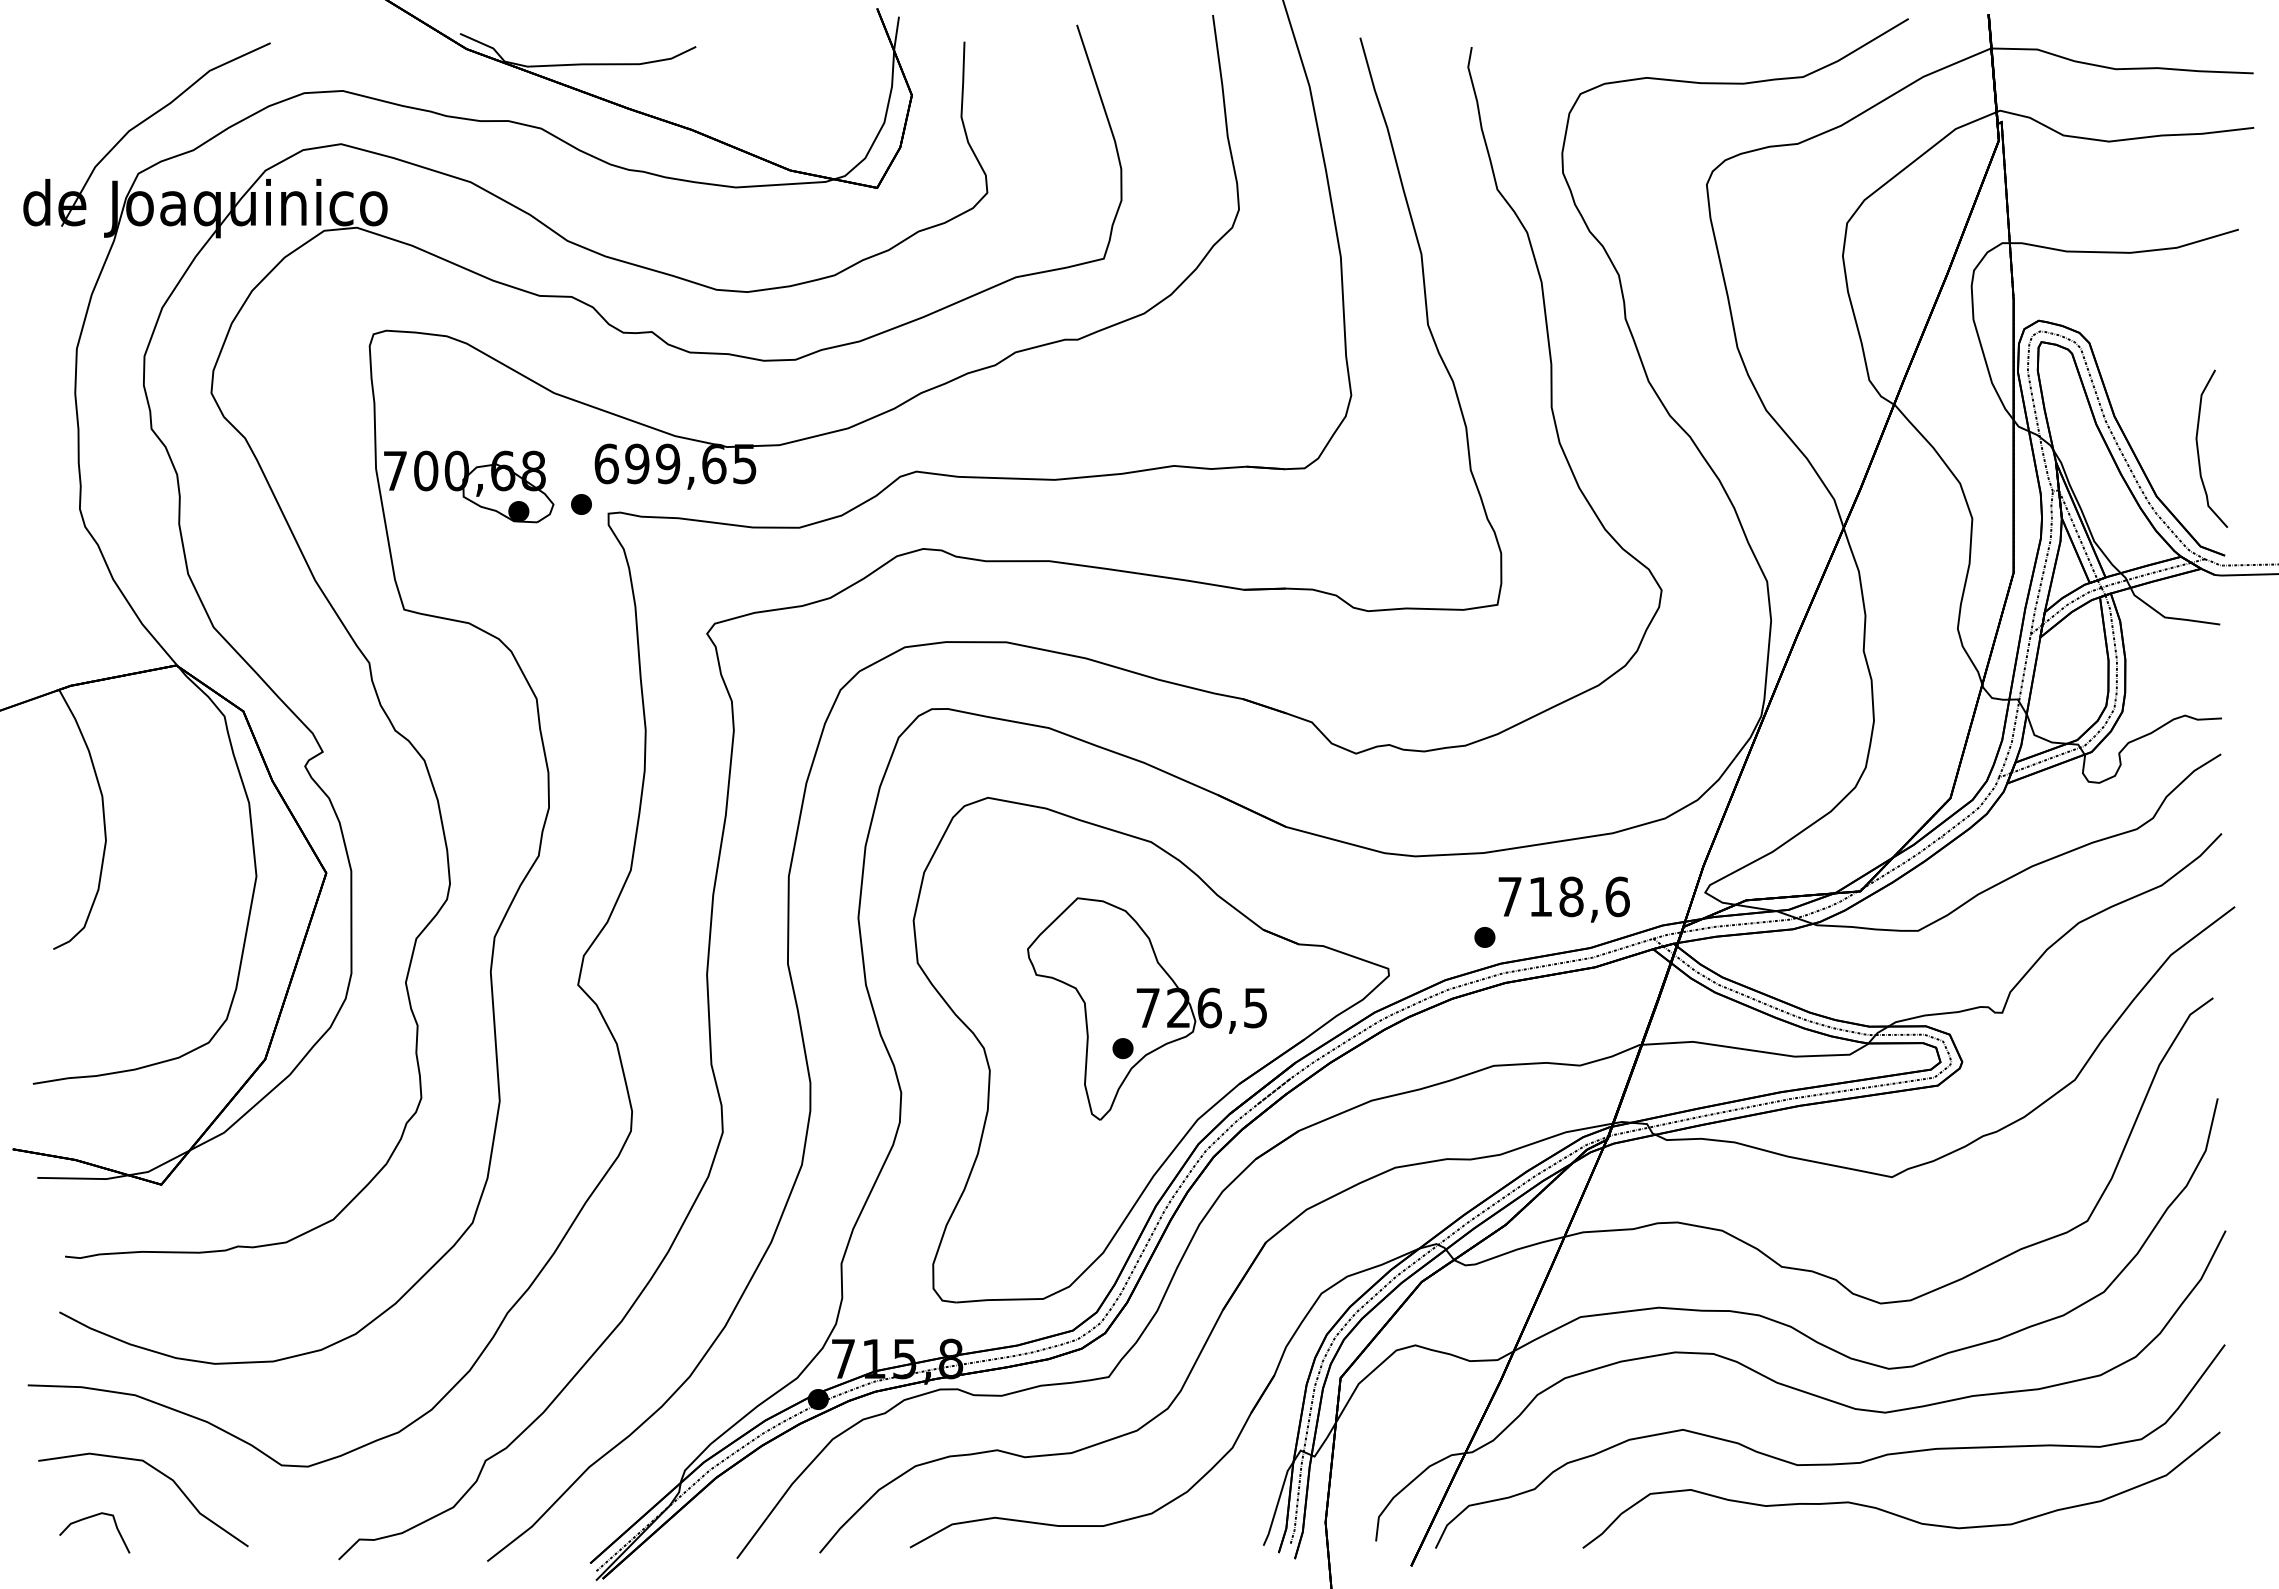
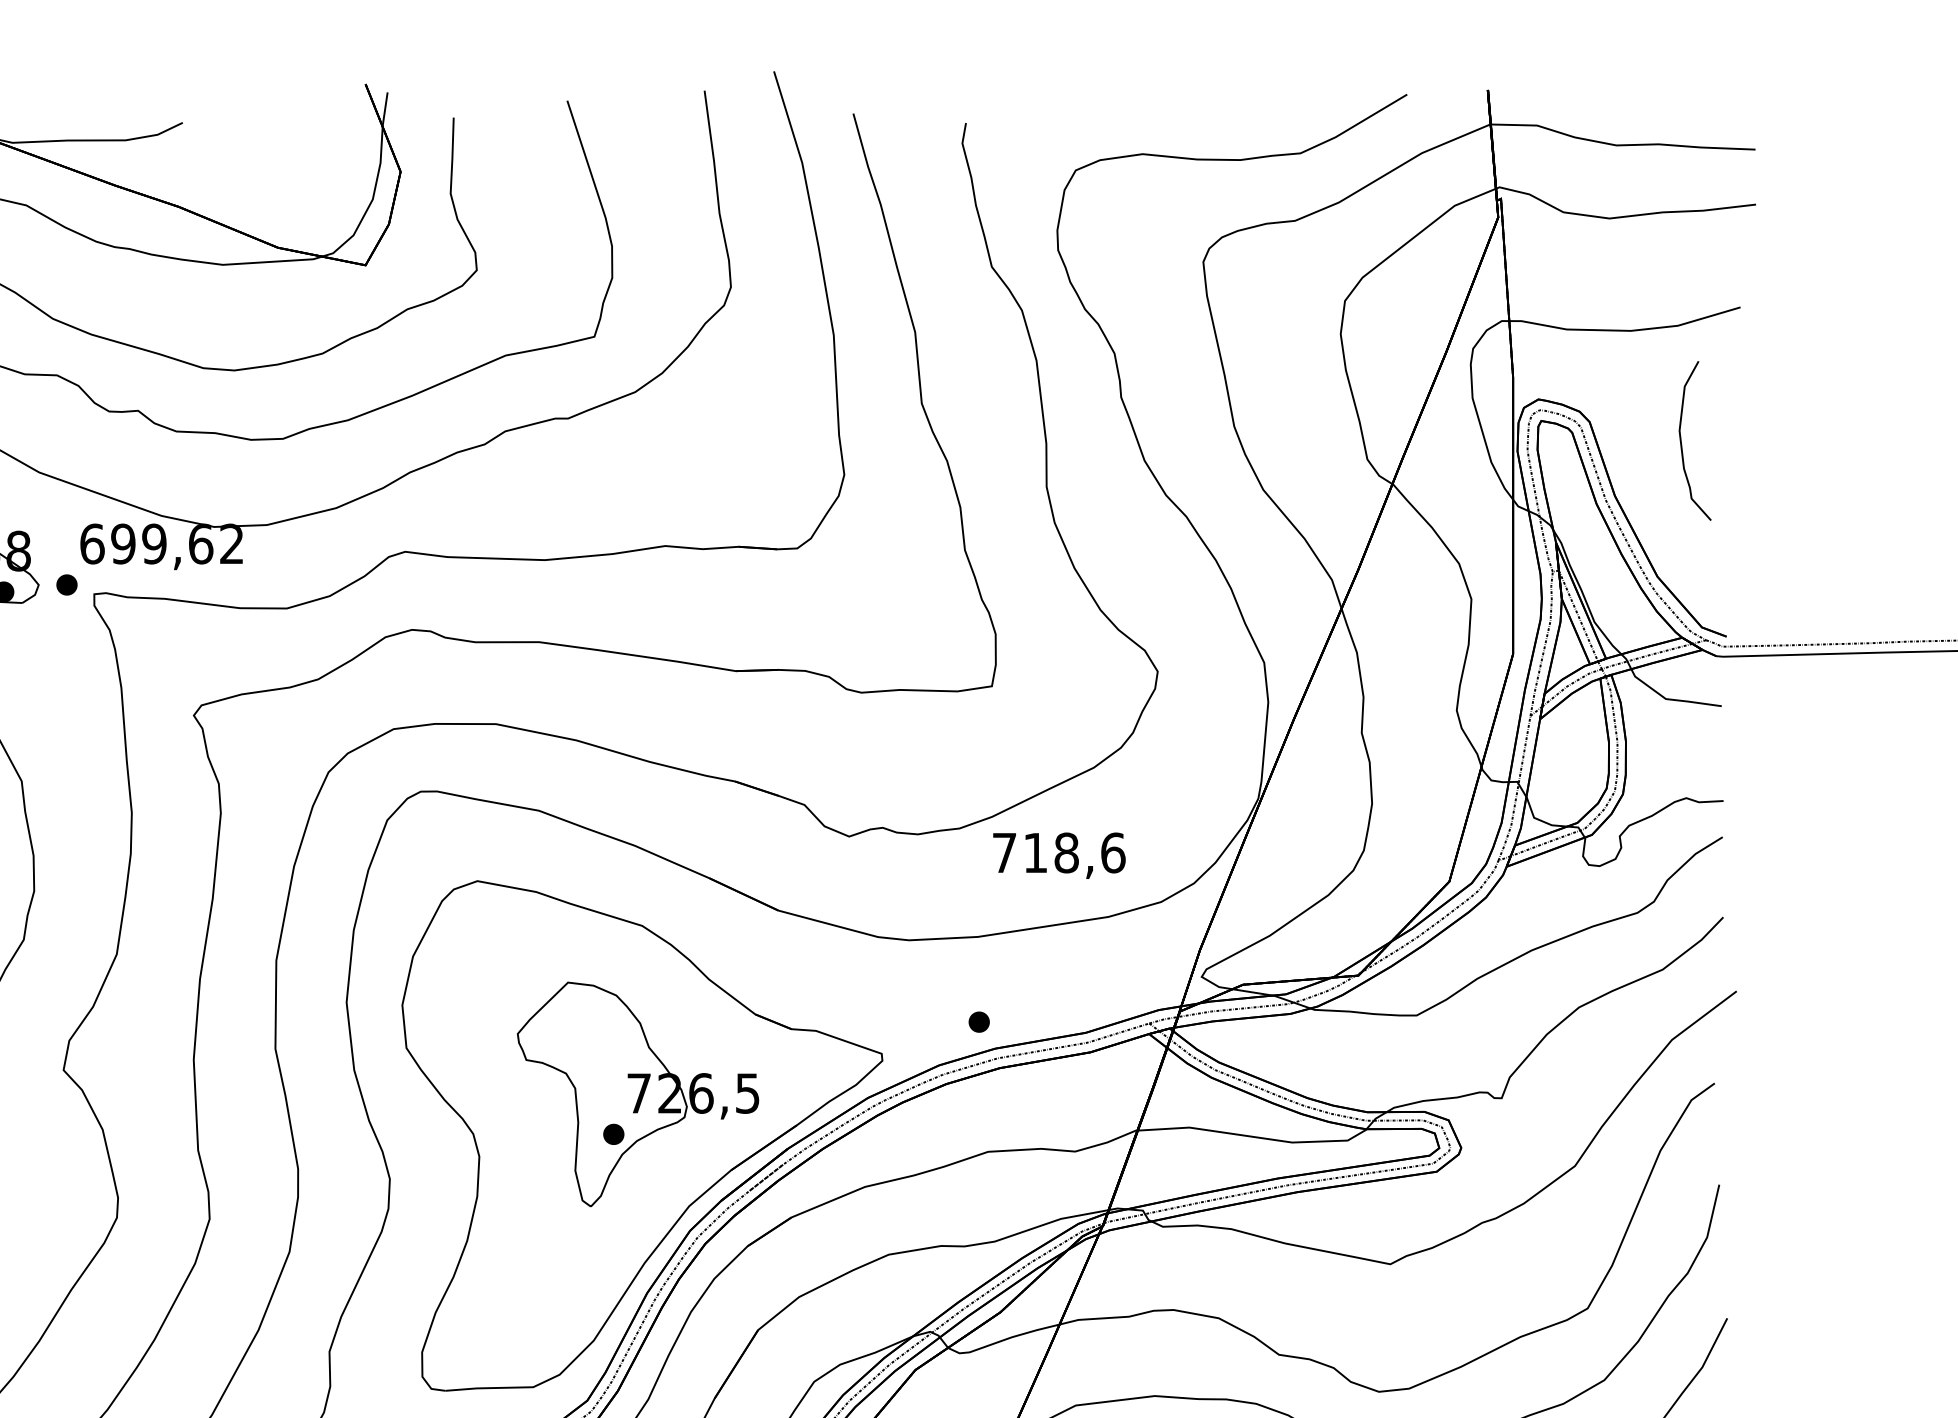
part: (2198, 448) -> (1681, 440), moved
text: (744, 463) -> (231, 543), 699,65 -> 699,62
text: (1563, 899) -> (1058, 855), moved

